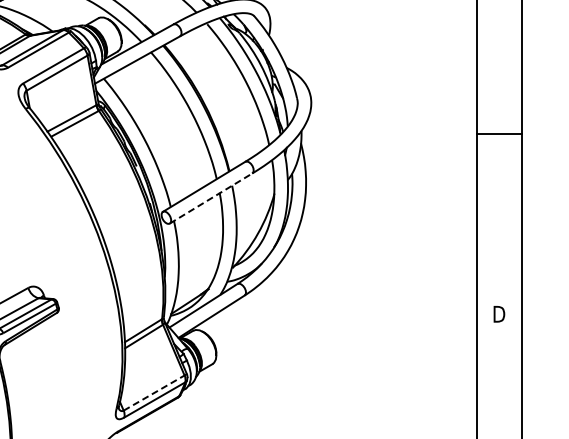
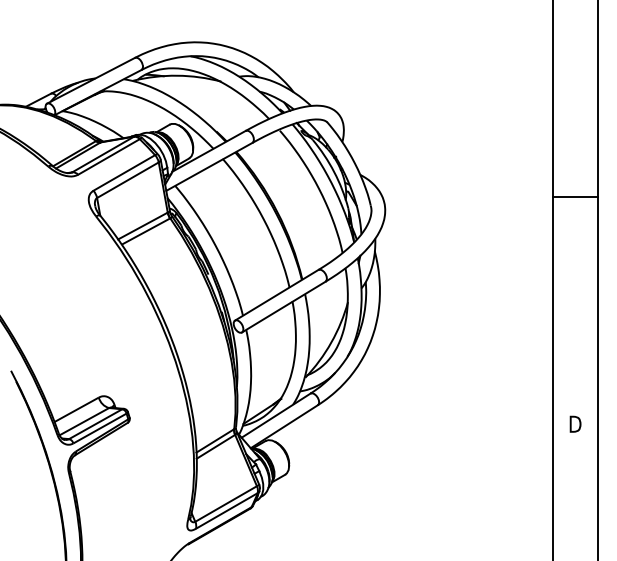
line: (499, 133) -> (575, 196), moved
line: (210, 198) -> (283, 307), dashed -> solid
line: (154, 393) -> (226, 504), dashed -> solid

